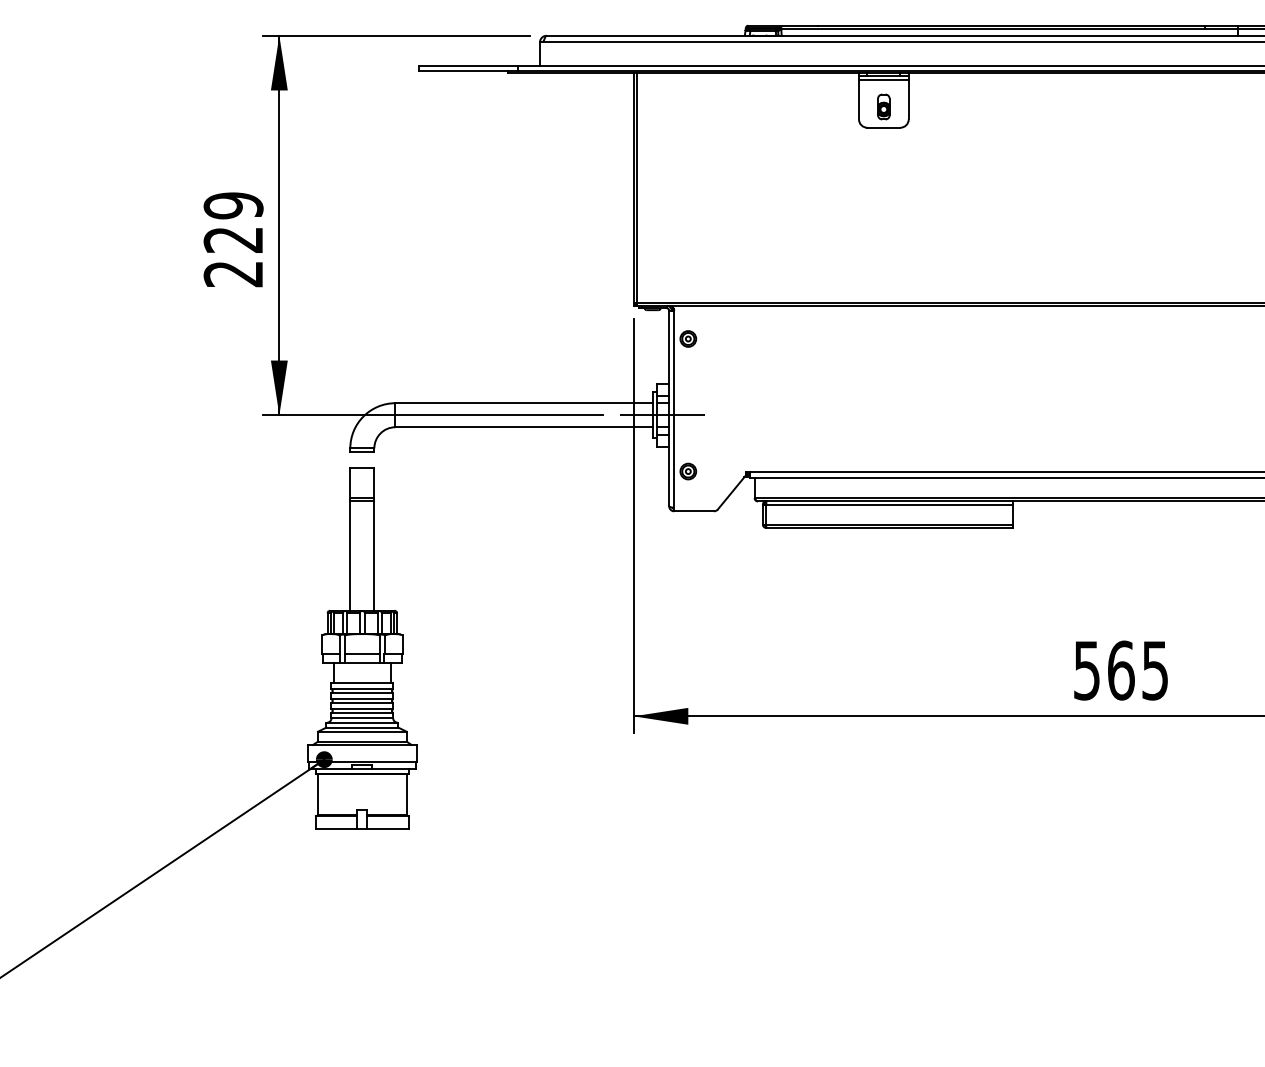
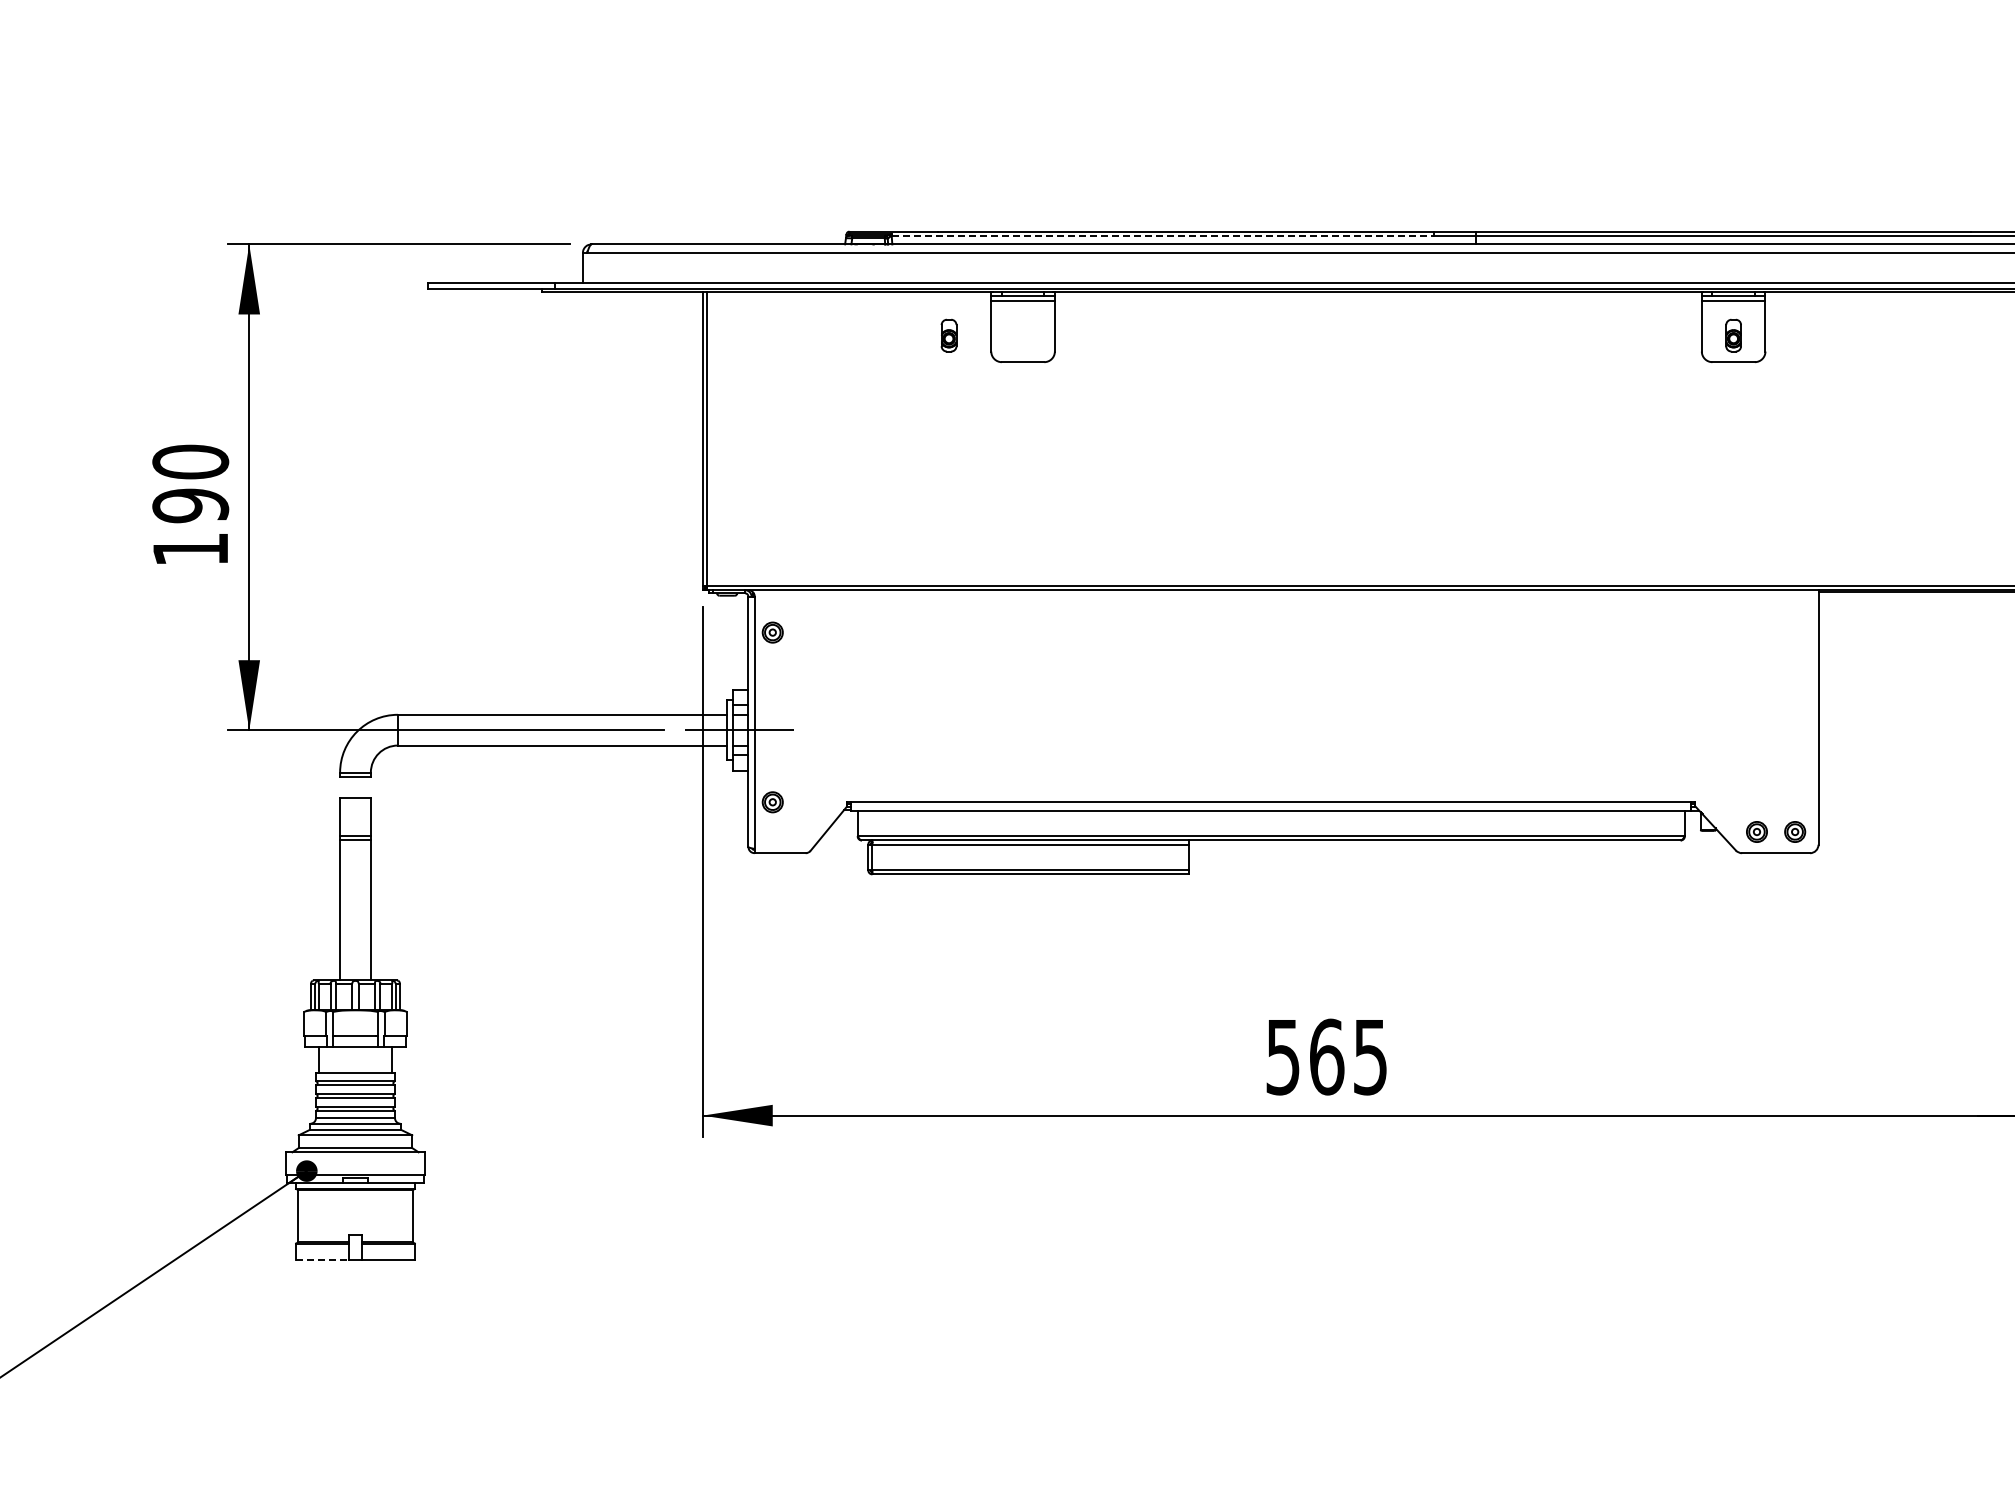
line: (993, 29) -> (1163, 236), solid -> dashed
part: (883, 106) -> (948, 335), moved
text: (233, 239) -> (190, 505), 229 -> 190
line: (336, 829) -> (322, 1260), solid -> dashed

